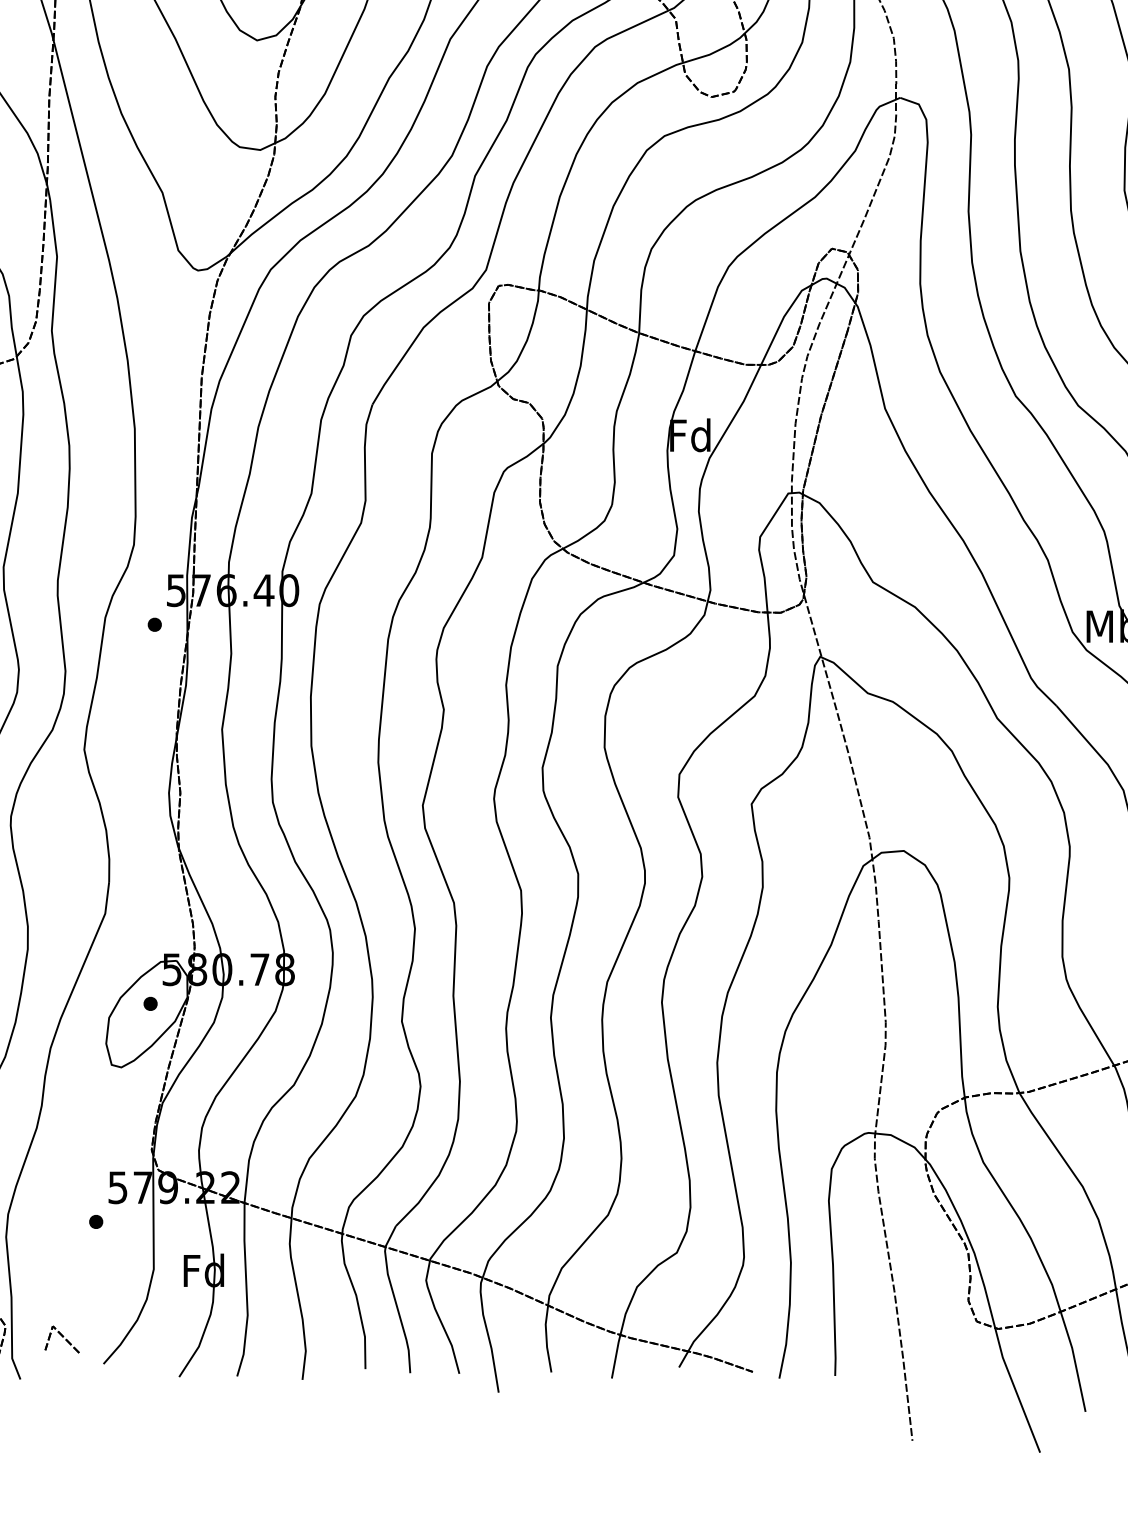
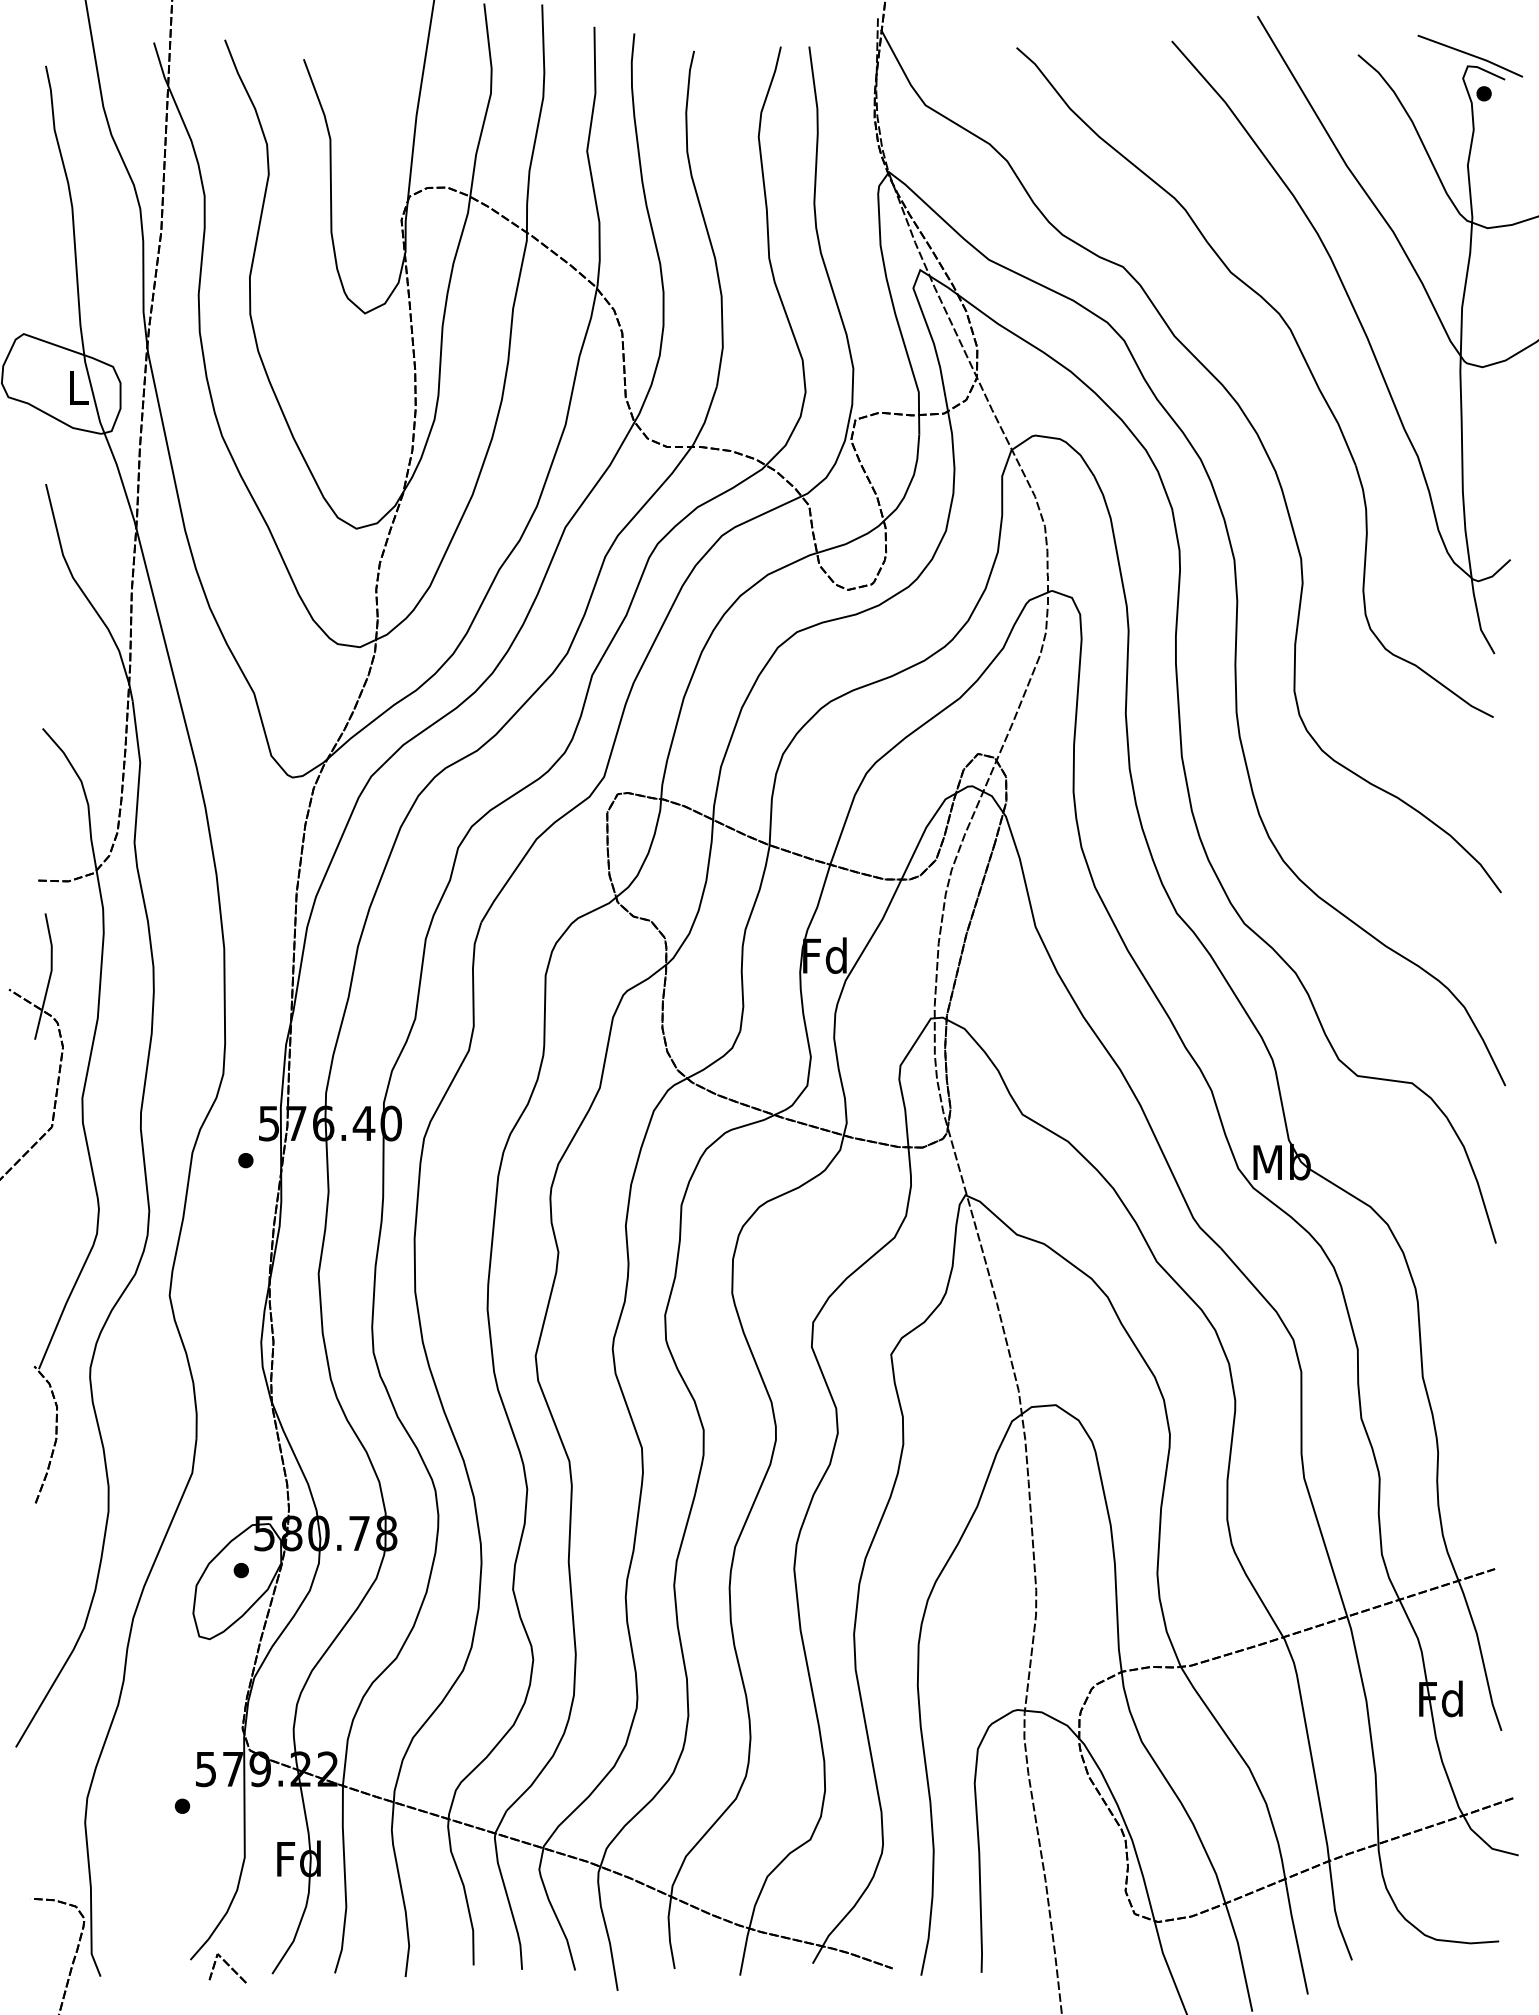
part: (61, 1339) -> (227, 1968), moved

